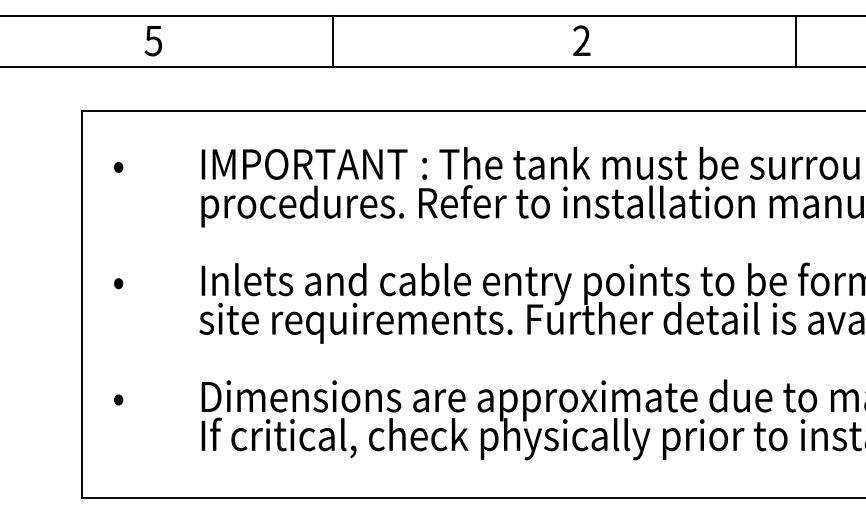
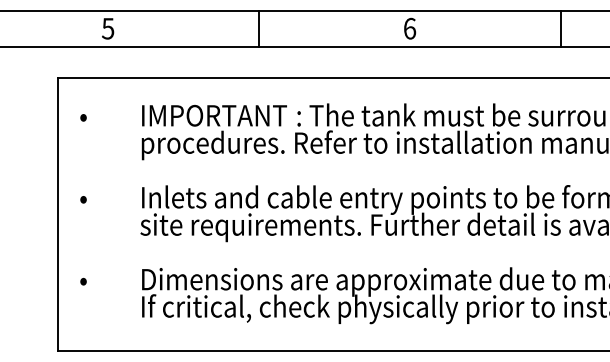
line: (333, 40) -> (259, 28), moved
text: (581, 40) -> (409, 28), 2 -> 6

